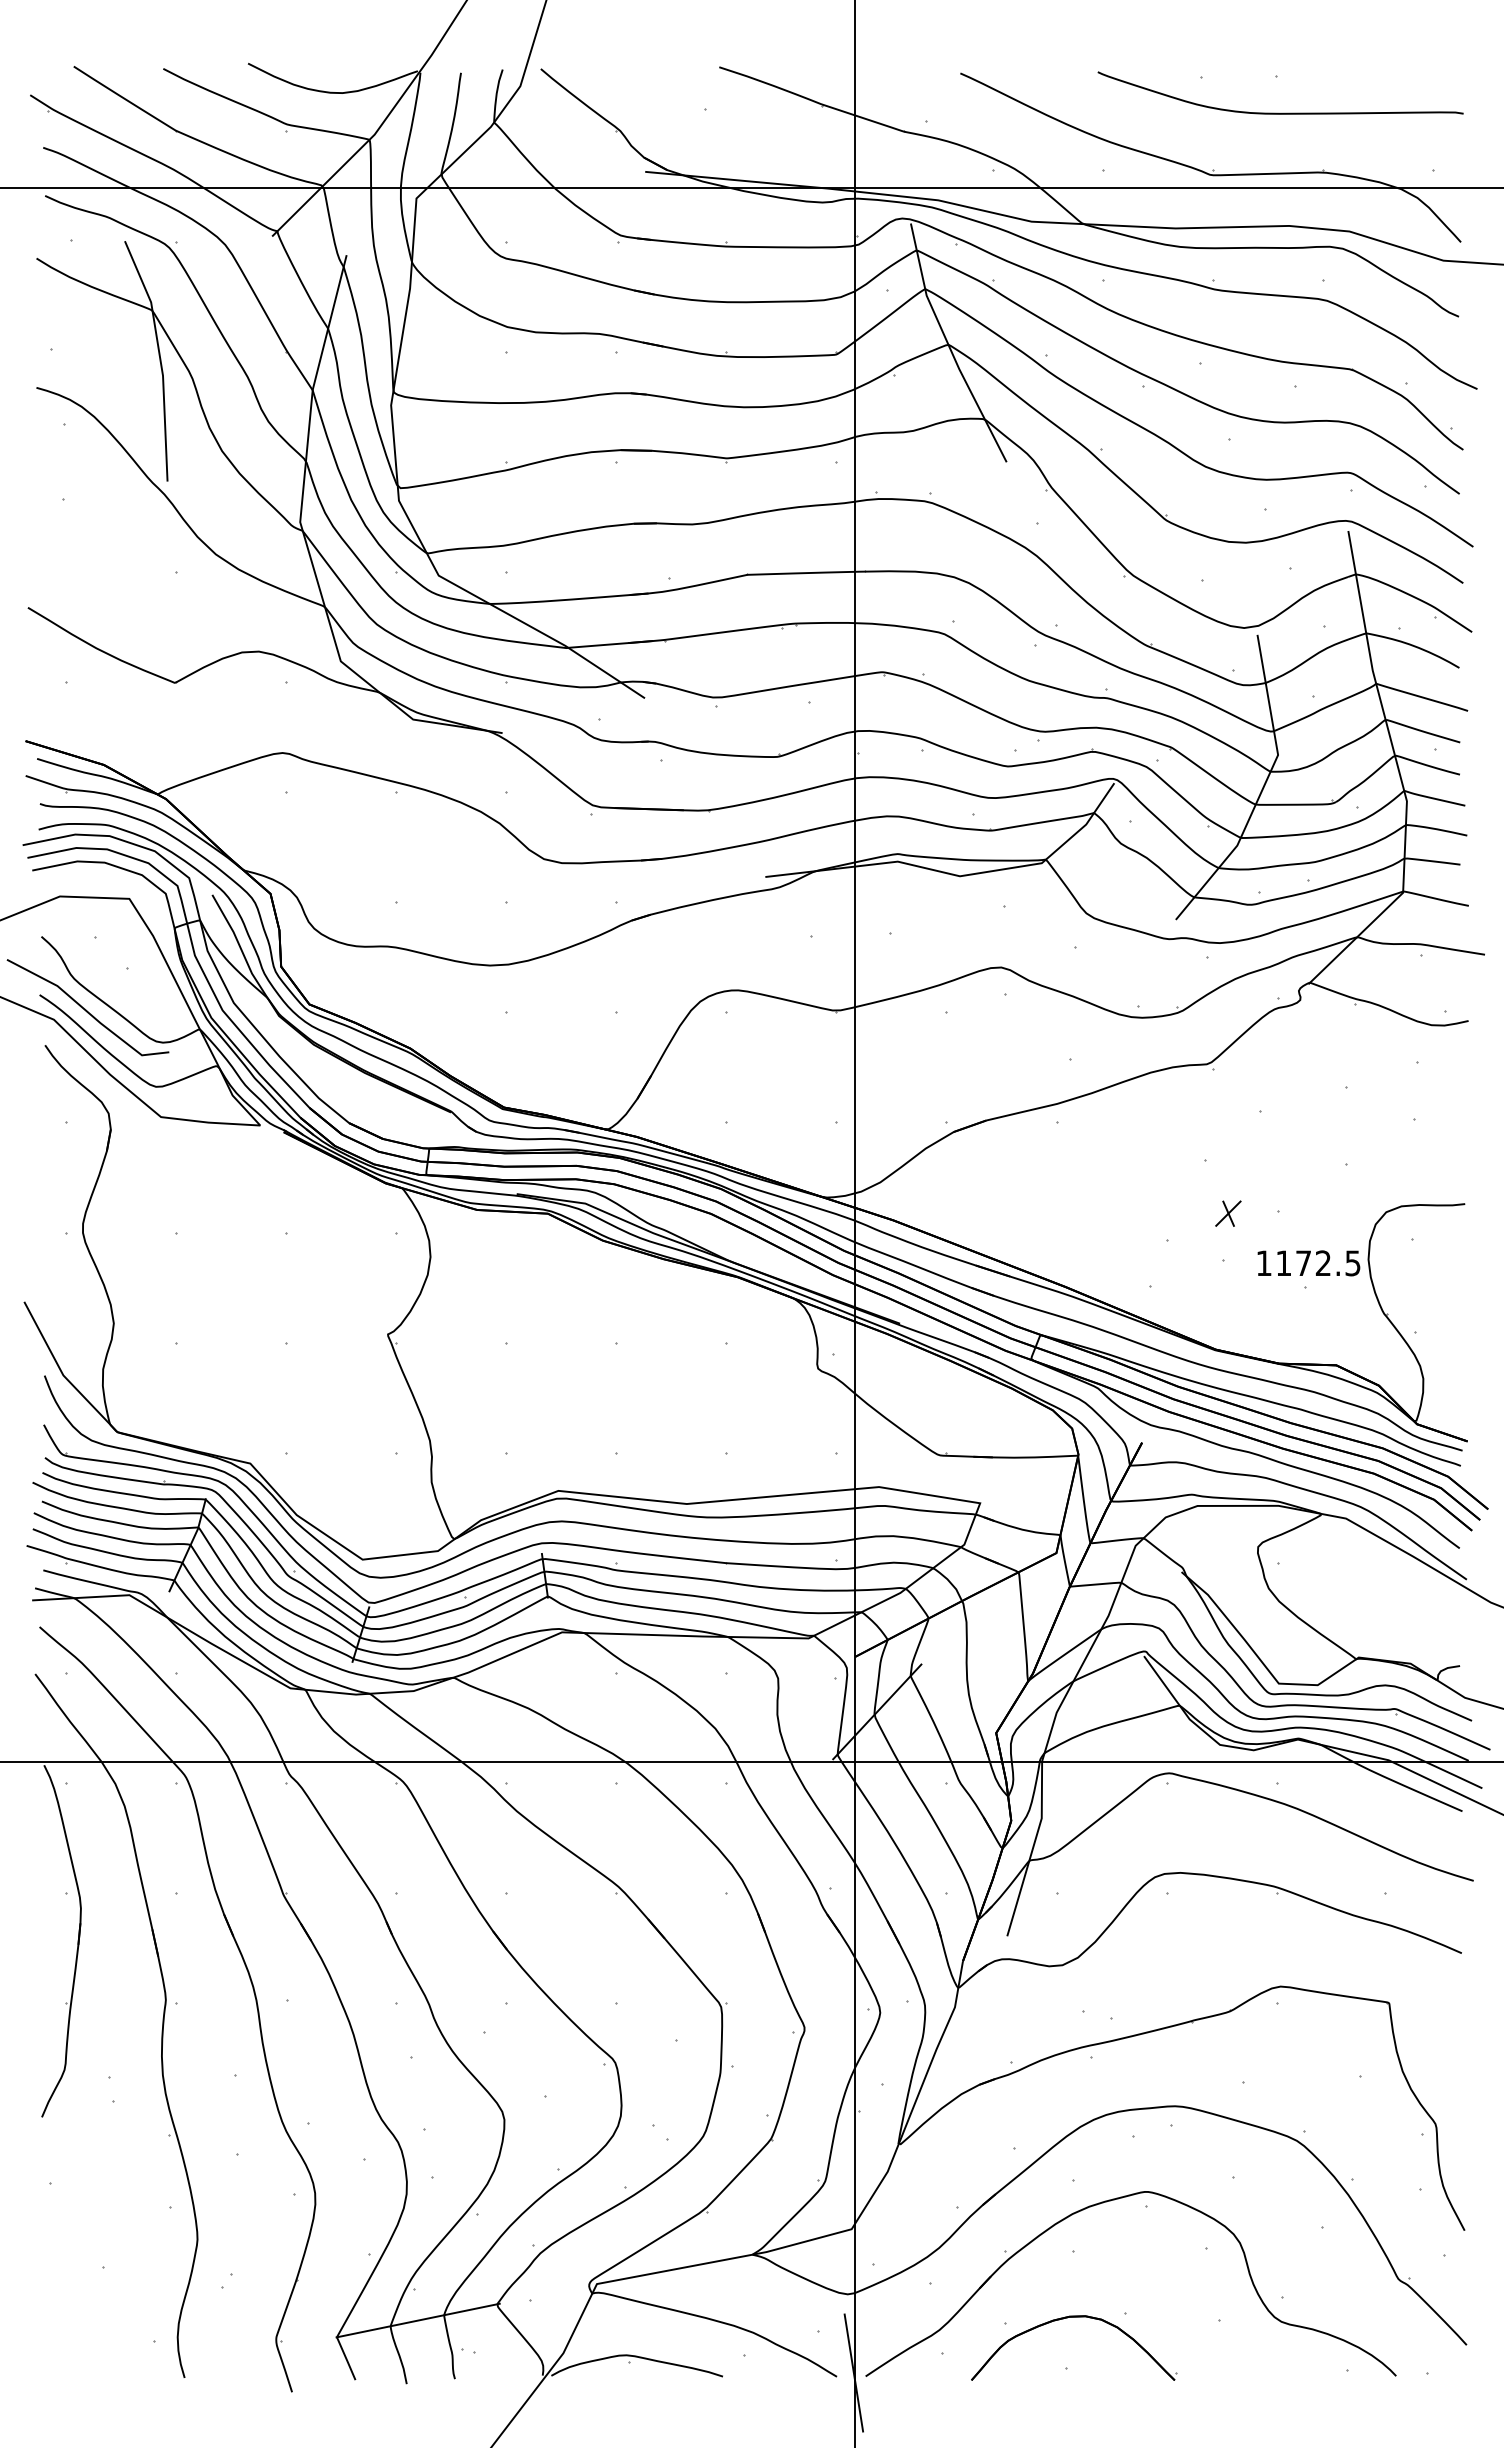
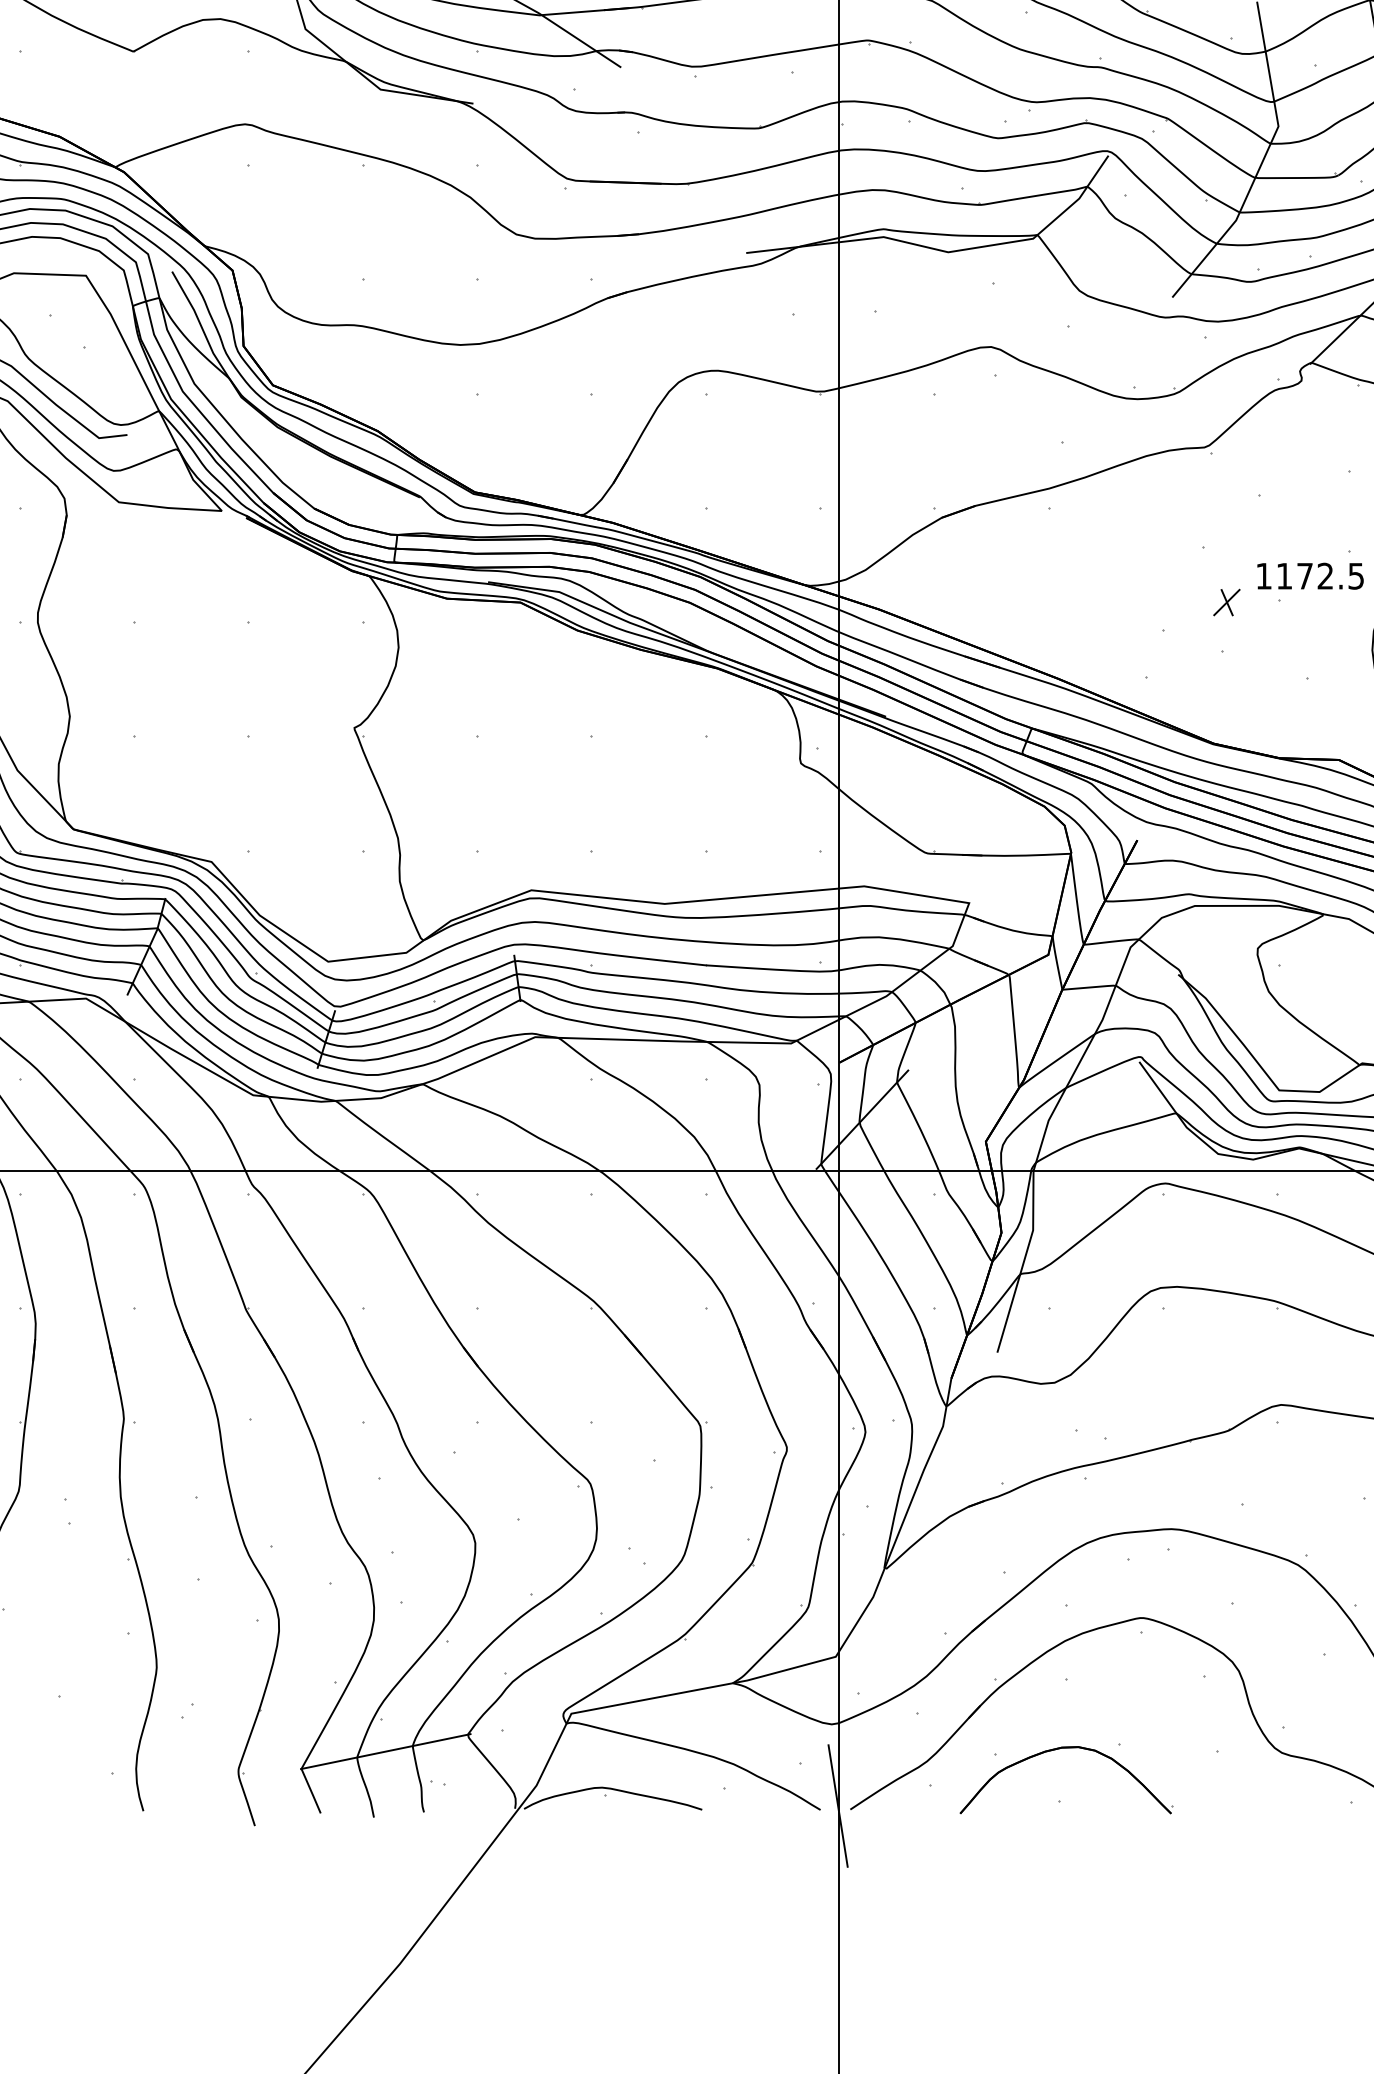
text: (1308, 1263) -> (1310, 576), moved

